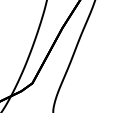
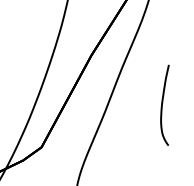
part: (106, 57) -> (164, 104), added

